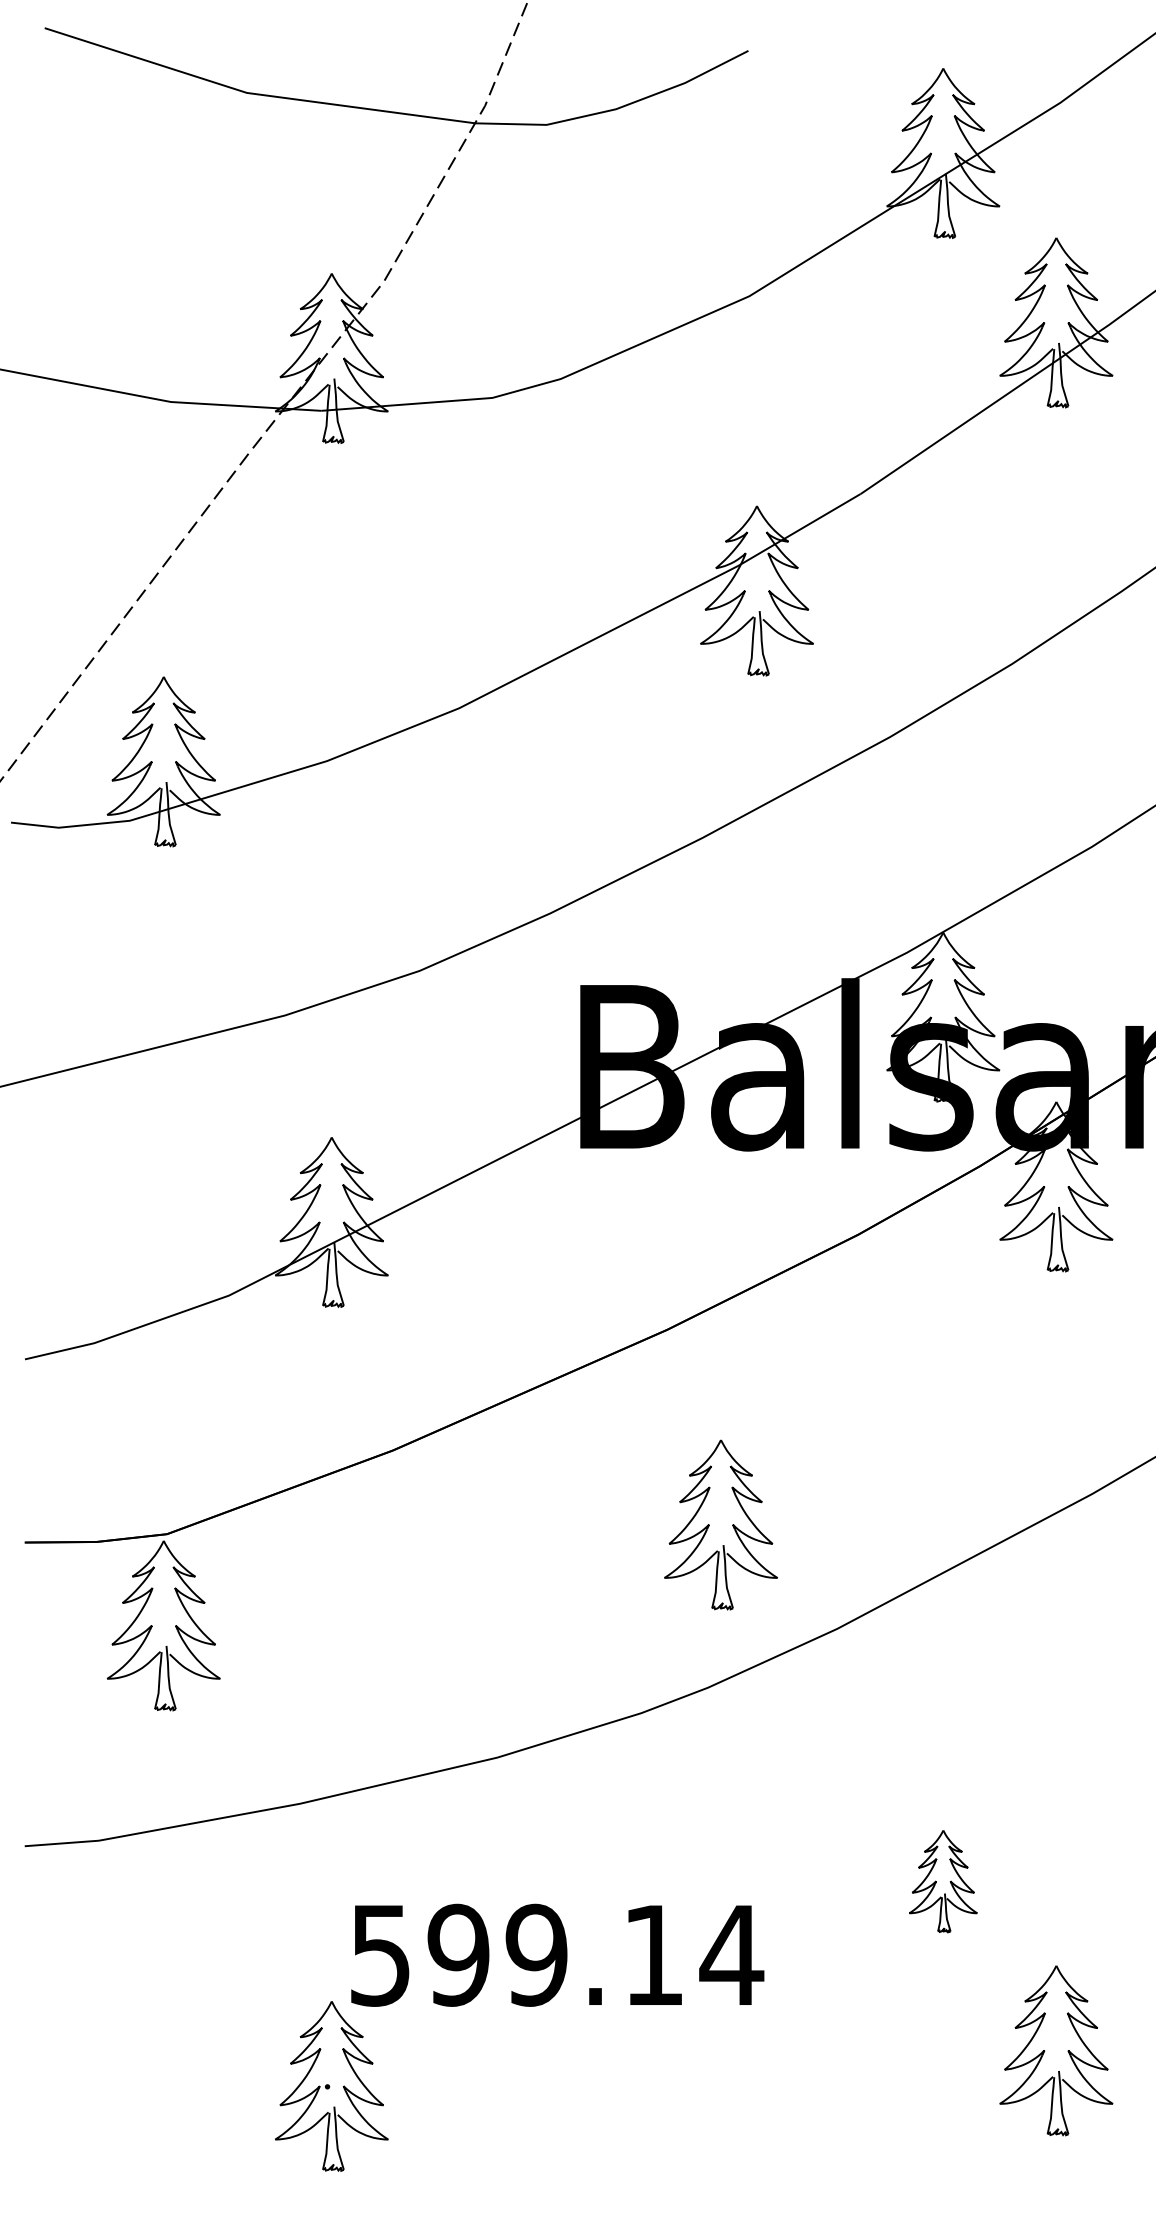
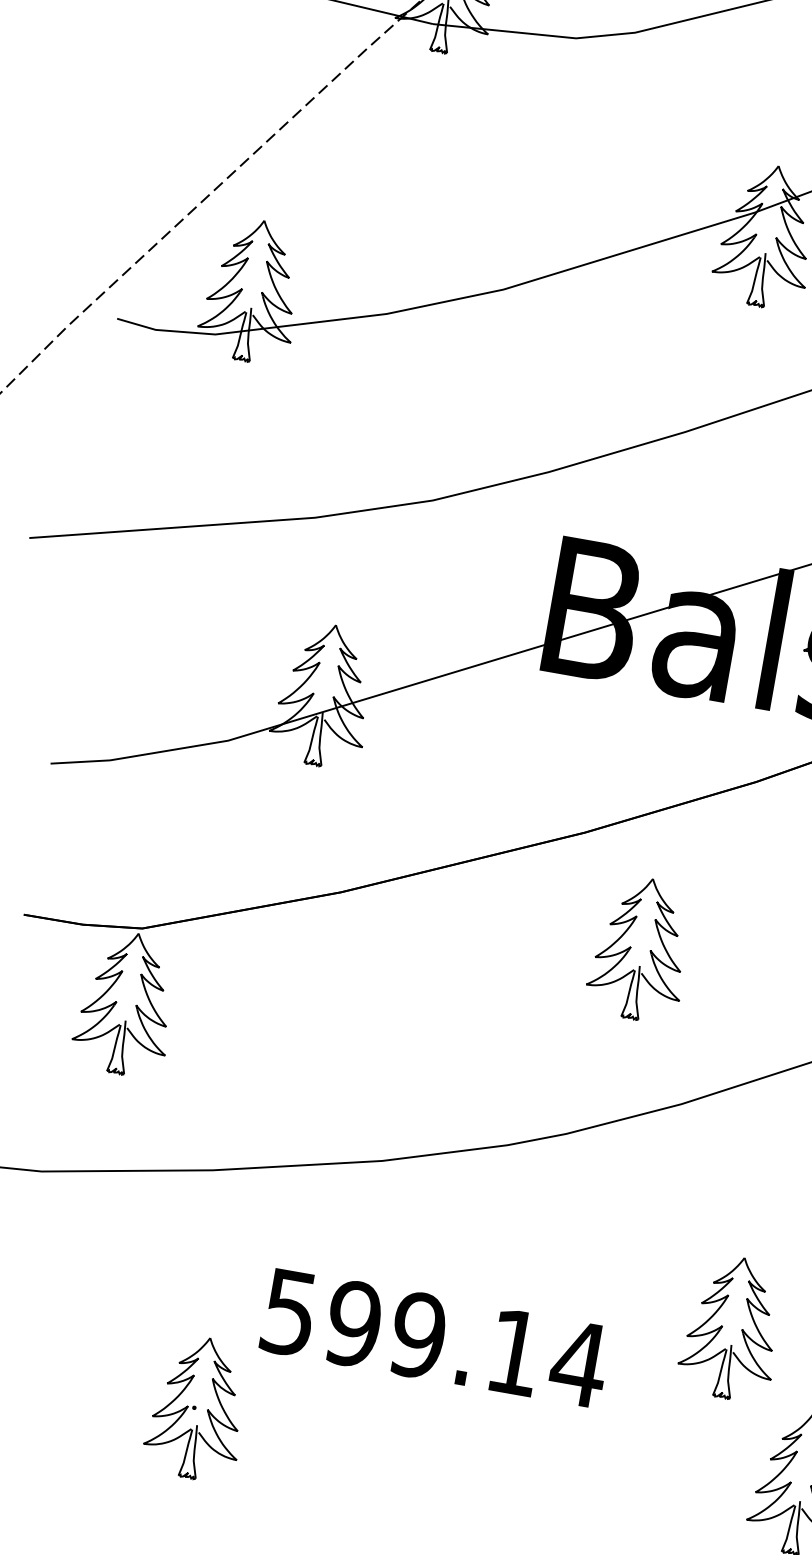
part: (720, 1524) -> (640, 948), moved
part: (943, 1881) -> (732, 1328), size x1.67
text: (557, 1954) -> (435, 1337), moved

